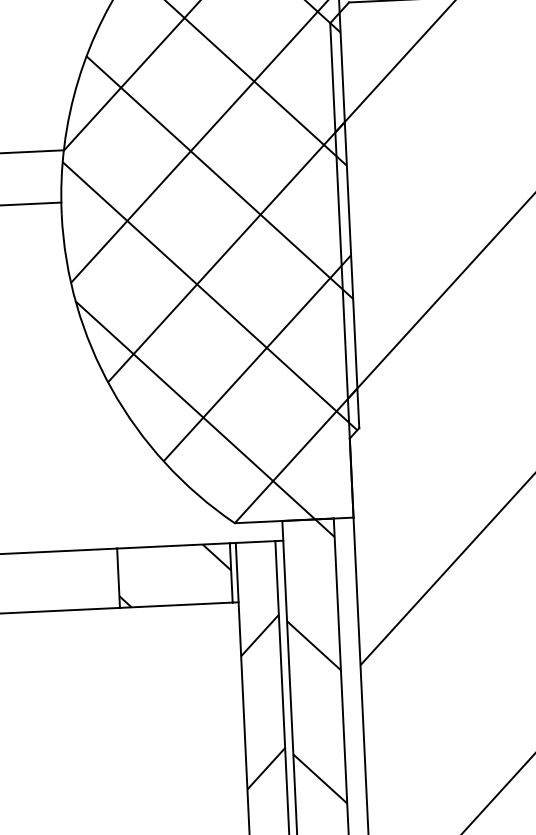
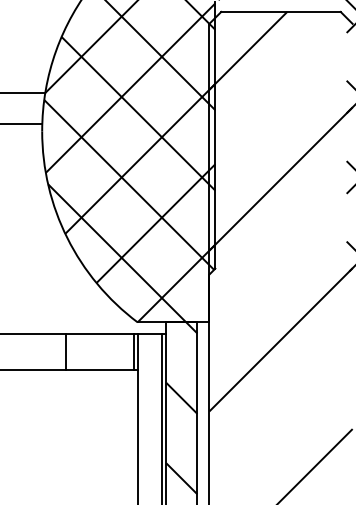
hatch: (175, 576) -> (100, 352), removed
hatch: (262, 701) -> (149, 430), removed

